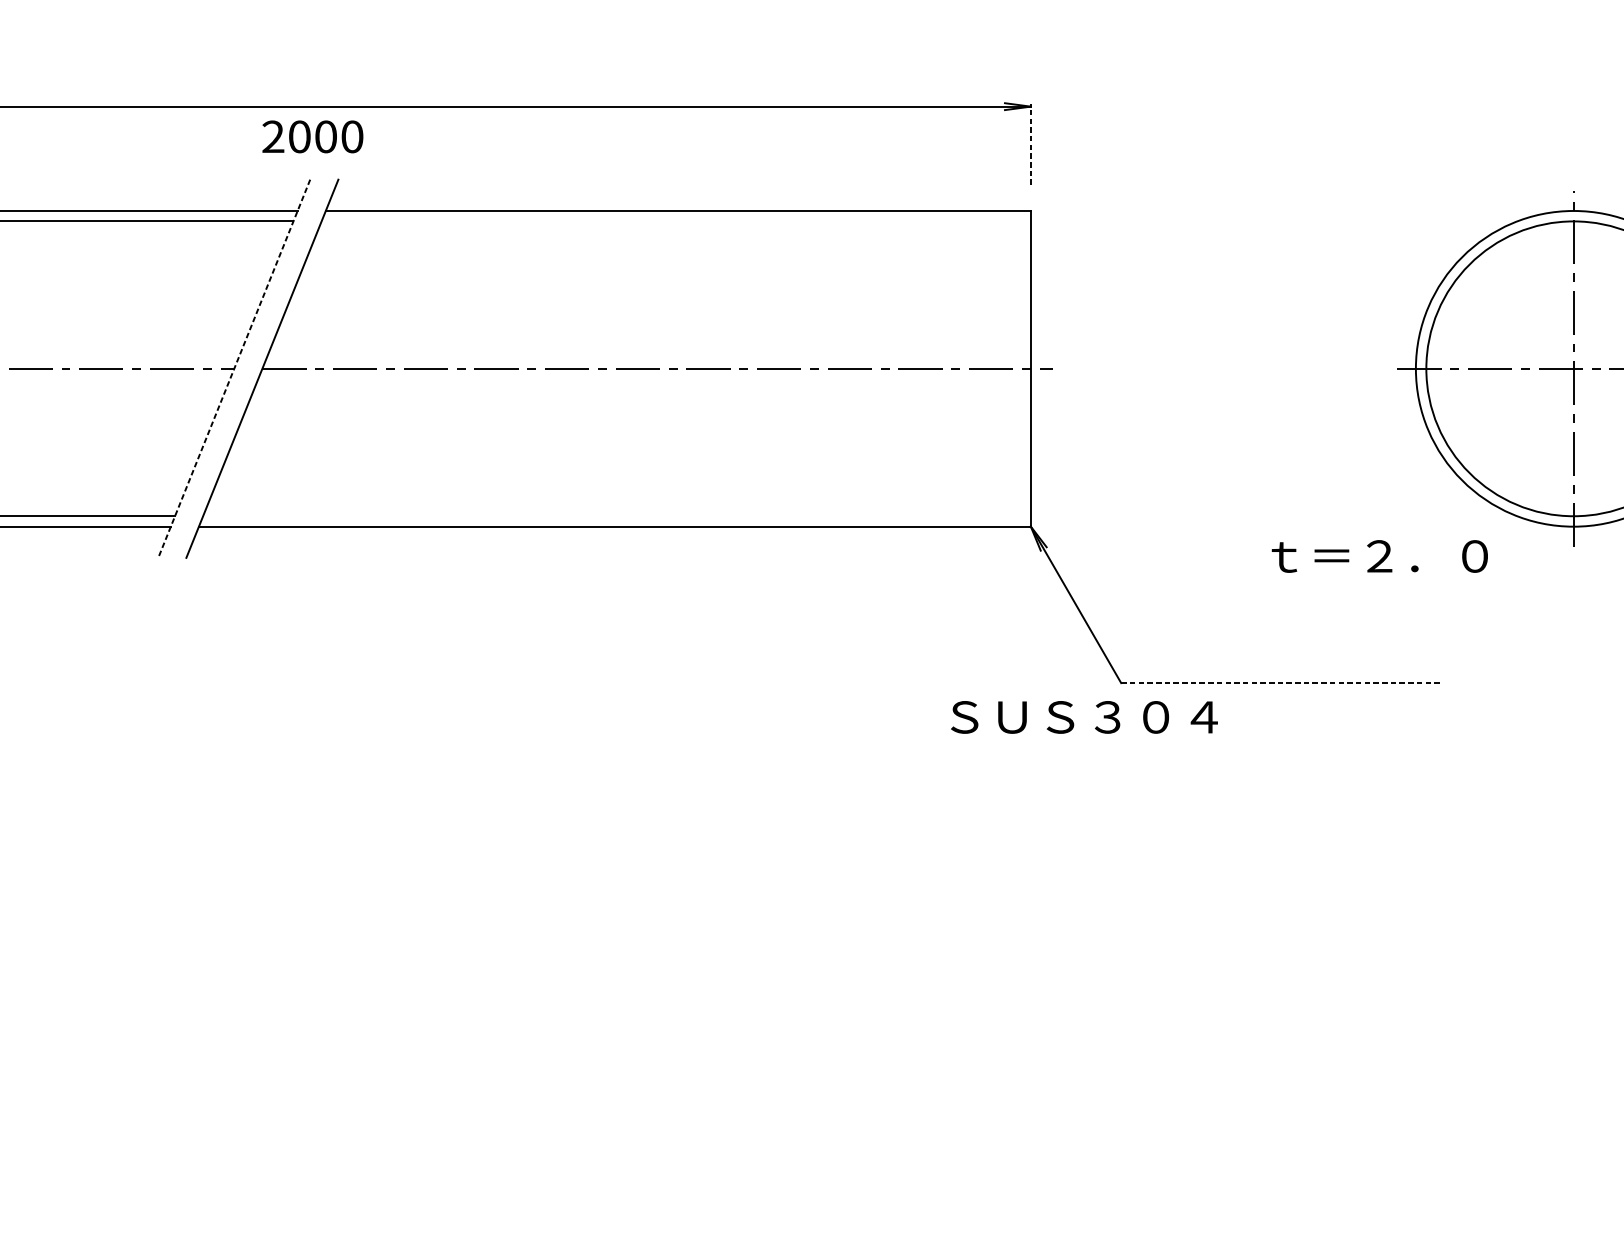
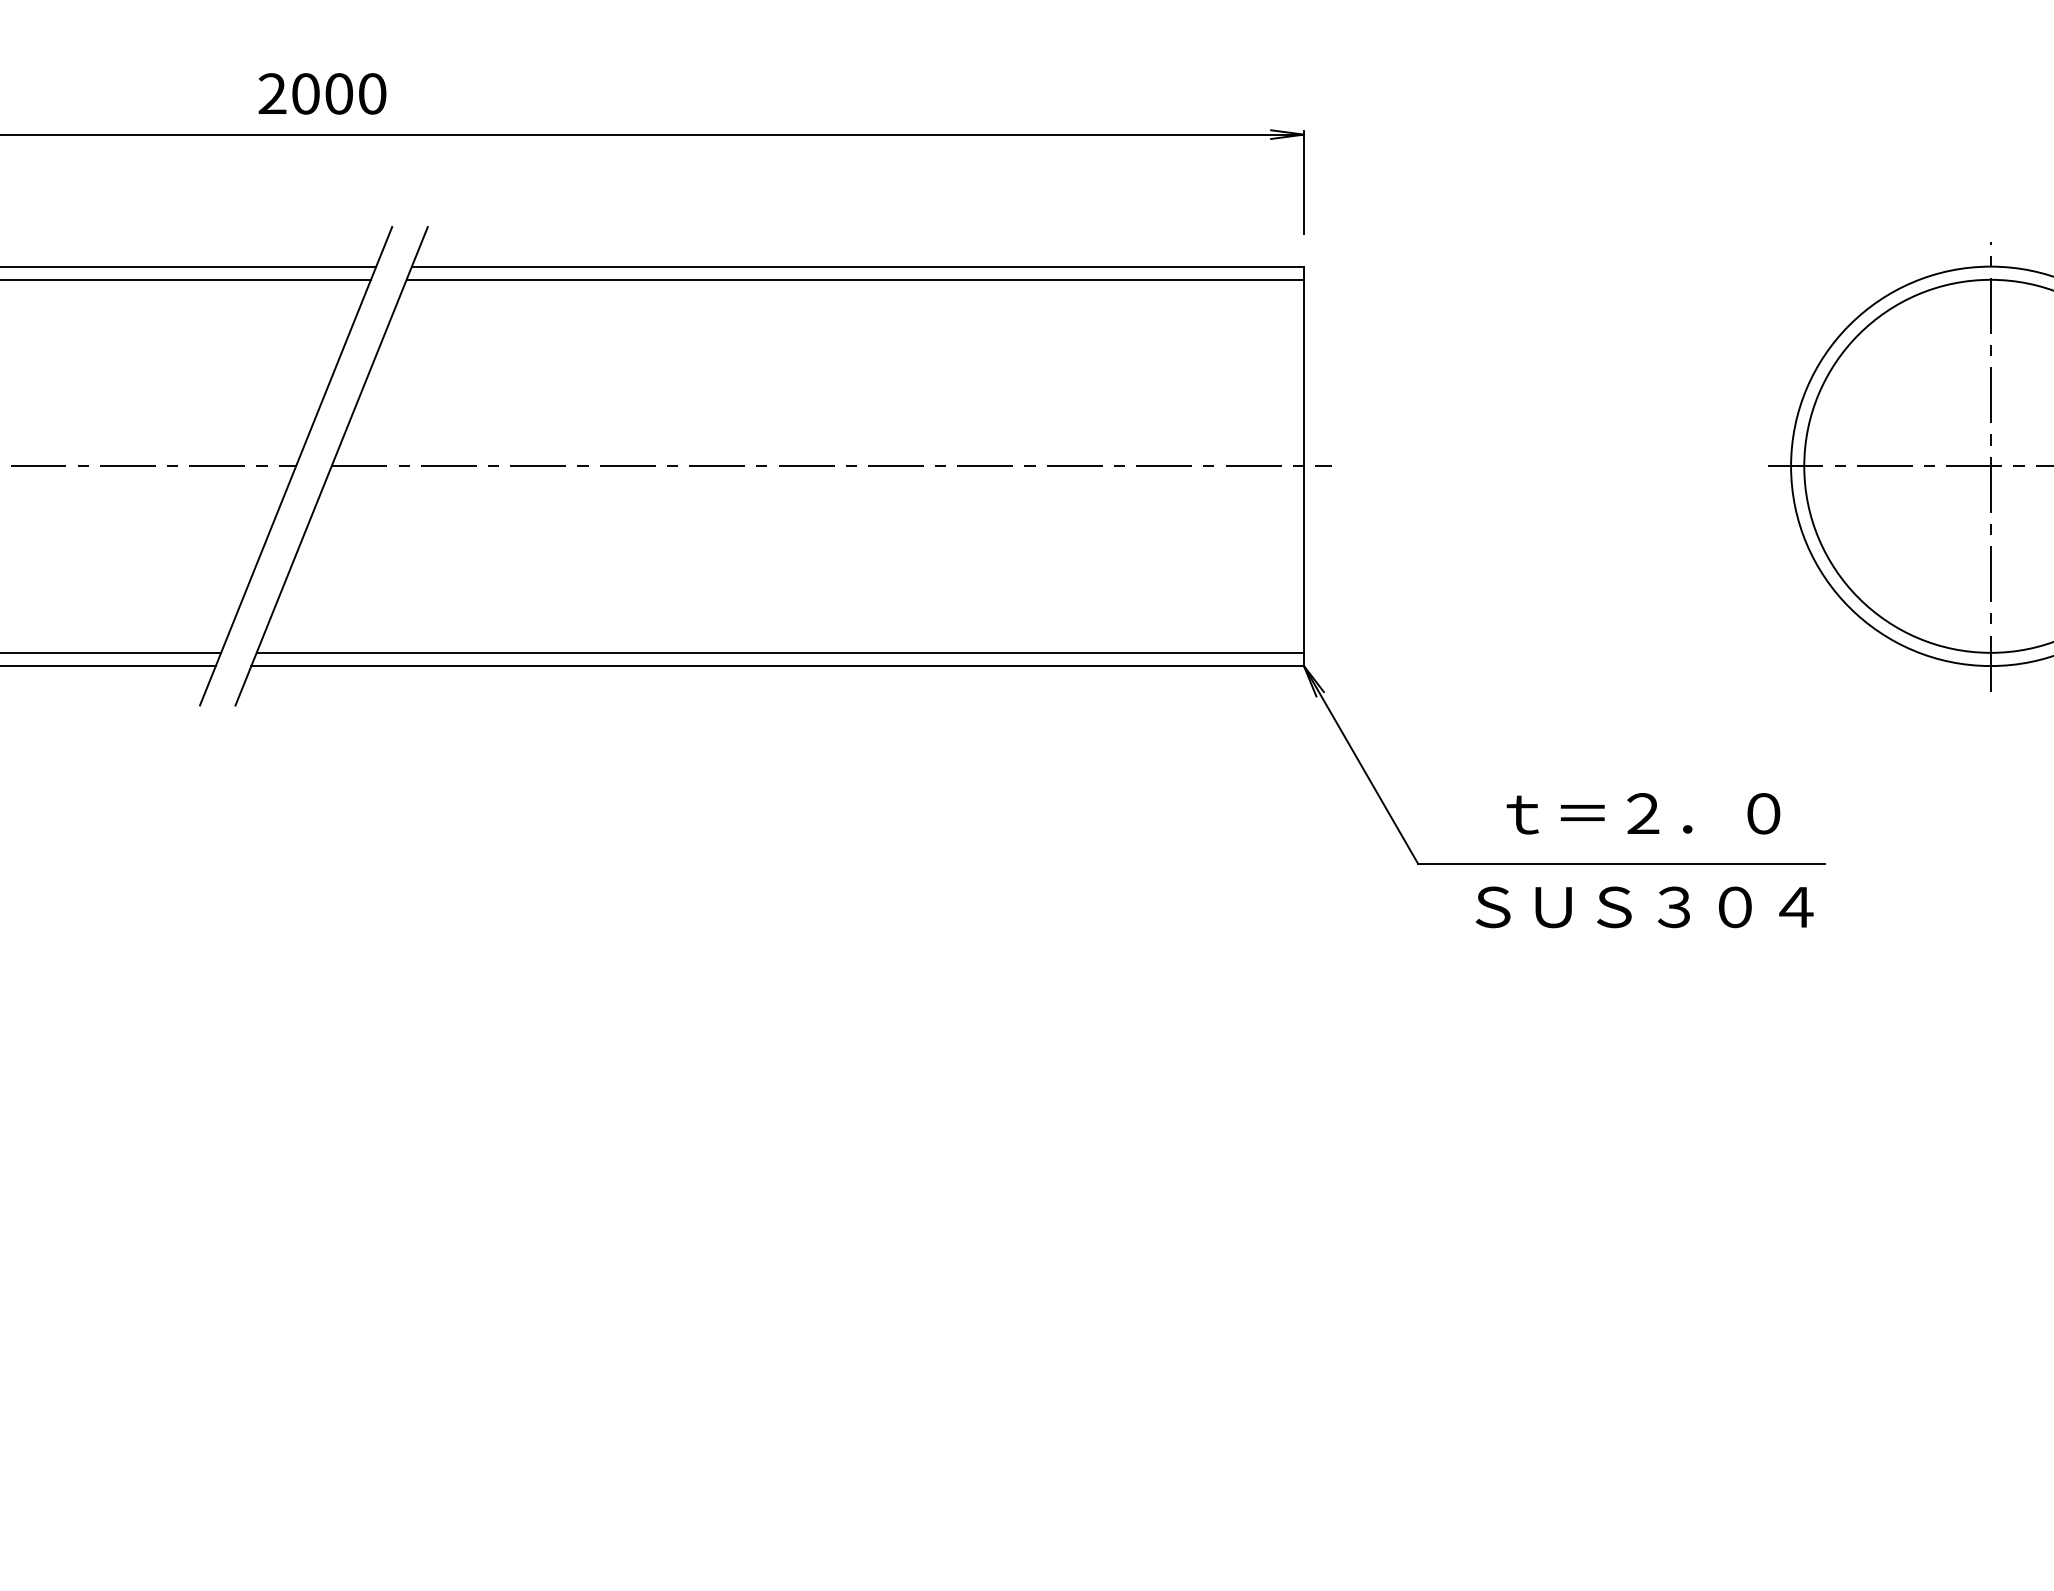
text: (312, 136) -> (322, 93), moved
line: (1030, 143) -> (1303, 181), dashed -> solid
line: (675, 221) -> (854, 279), added
line: (234, 368) -> (296, 466), dashed -> solid
line: (616, 515) -> (779, 652), added
text: (1379, 556) -> (1643, 813), moved
line: (1281, 682) -> (1621, 863), dashed -> solid
text: (1084, 717) -> (1644, 907), moved

